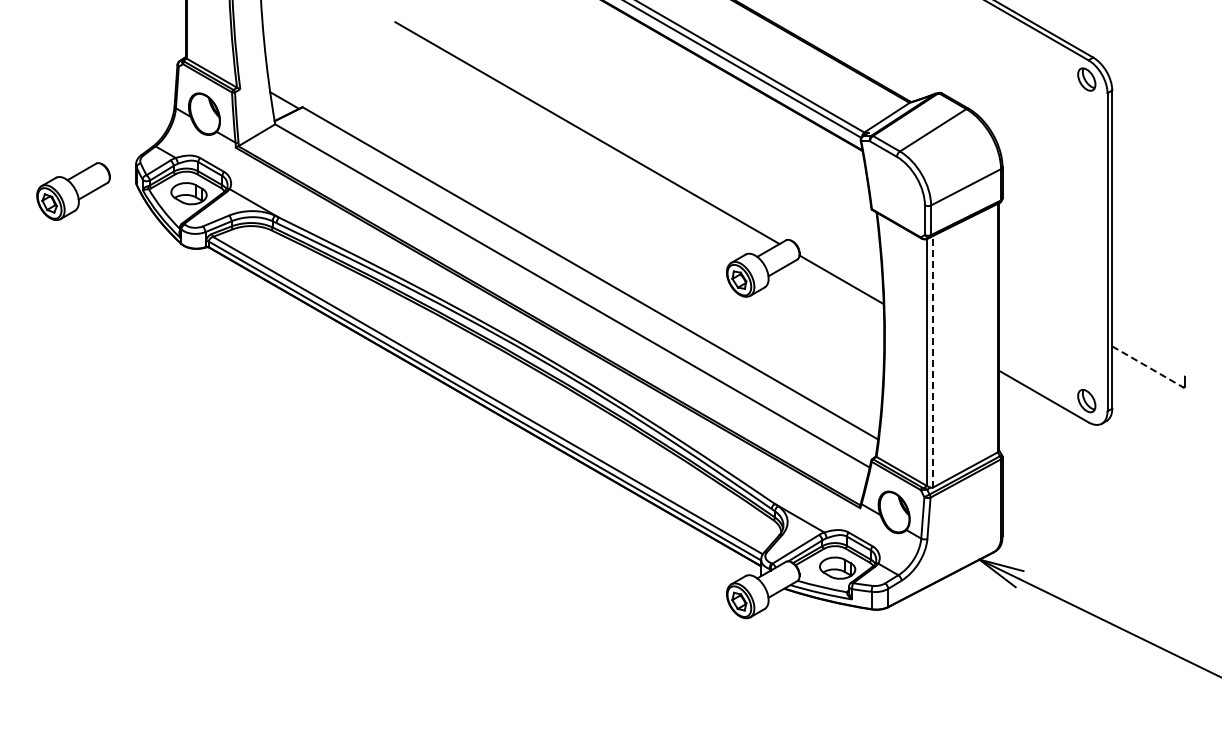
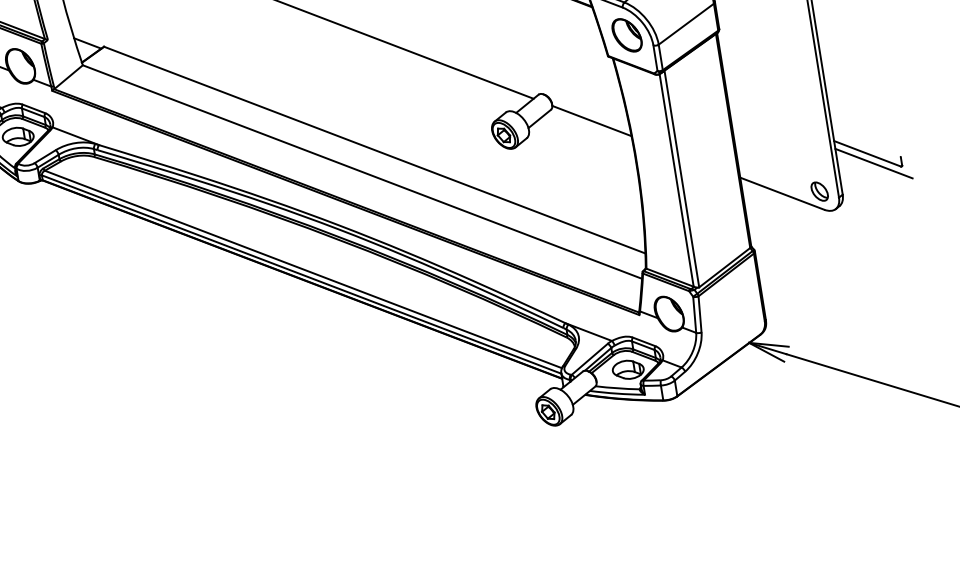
part: (896, 188) -> (626, 34), added
line: (932, 361) -> (681, 178), dashed -> solid
line: (1148, 367) -> (868, 154), dashed -> solid
line: (1153, 378) -> (874, 162), added

